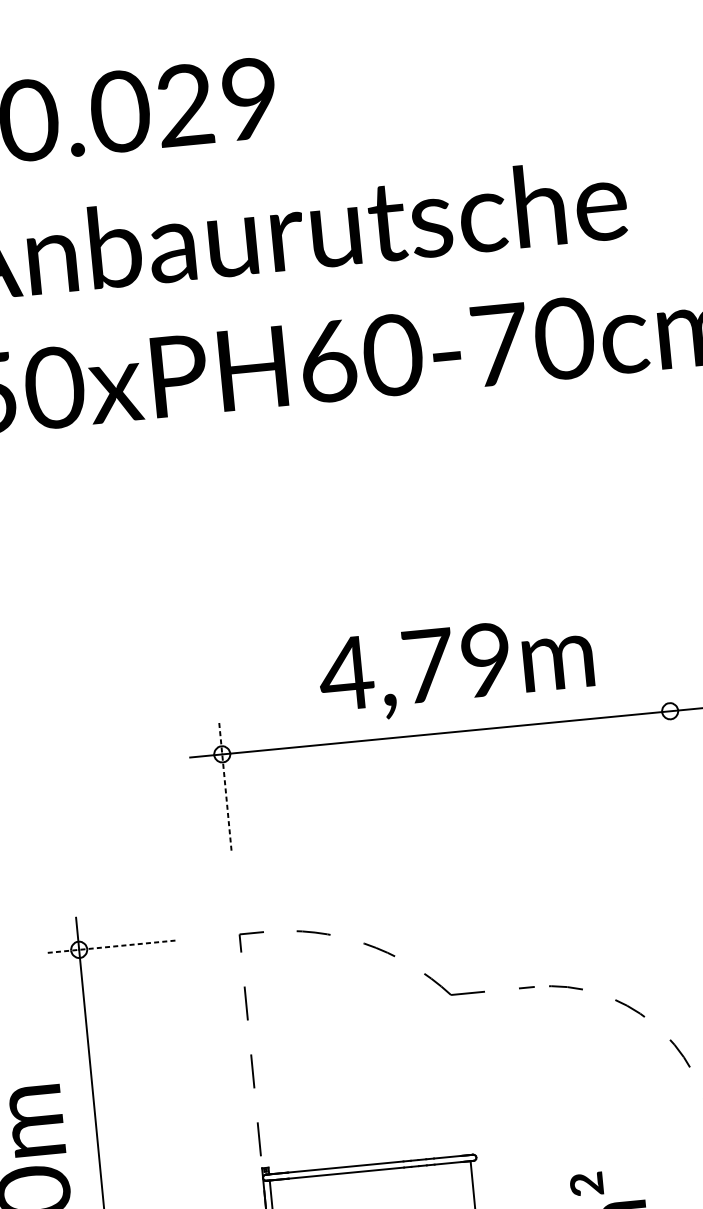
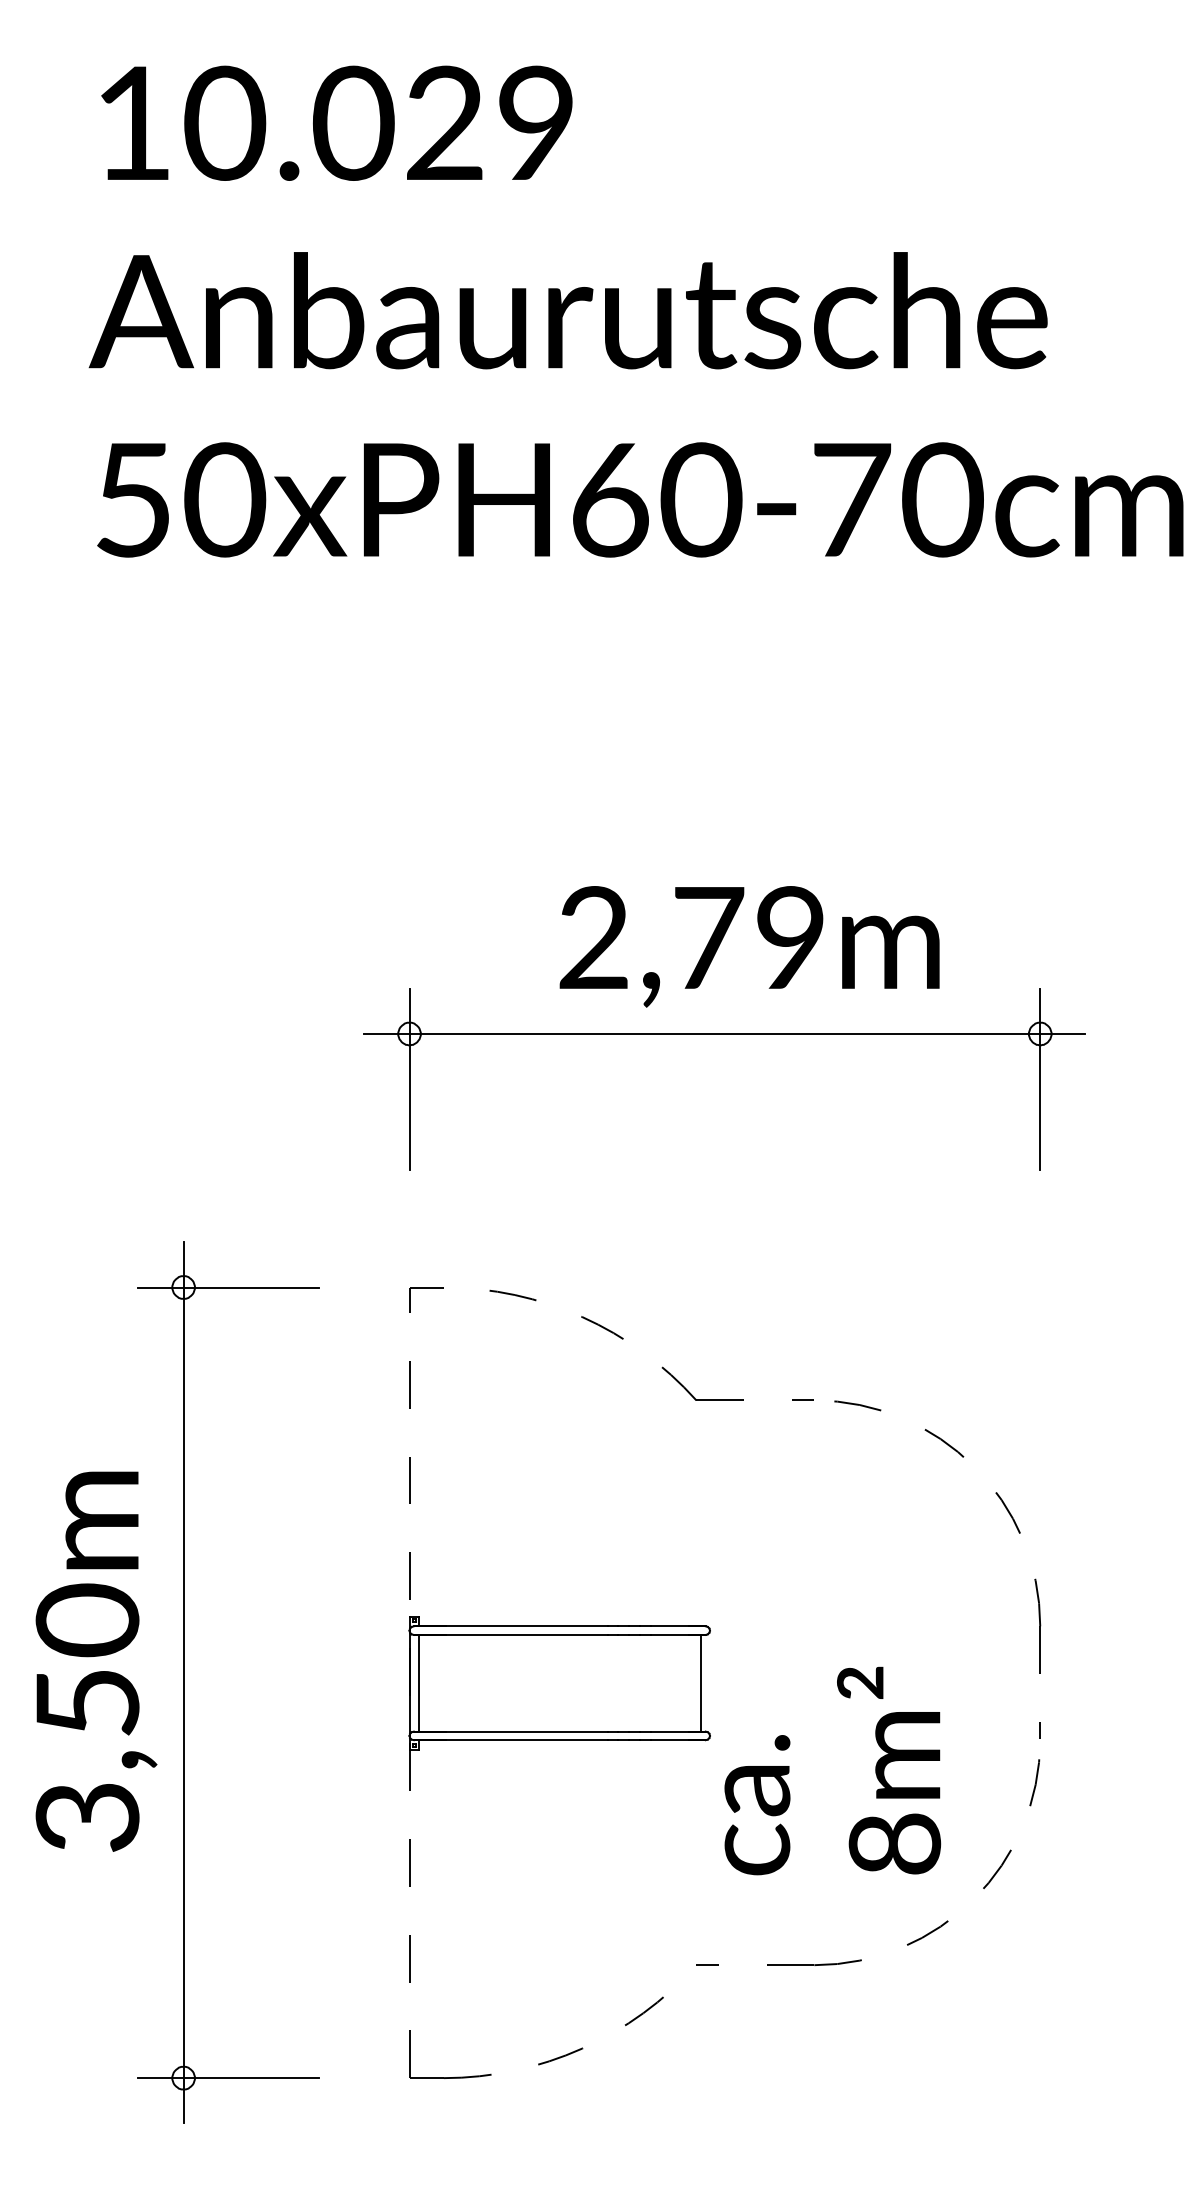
text: (345, 673) -> (592, 937), 4,79m -> 2,79m
line: (673, 742) -> (1040, 1078), added
line: (225, 785) -> (409, 1078), dashed -> solid
line: (111, 946) -> (228, 1287), dashed -> solid

